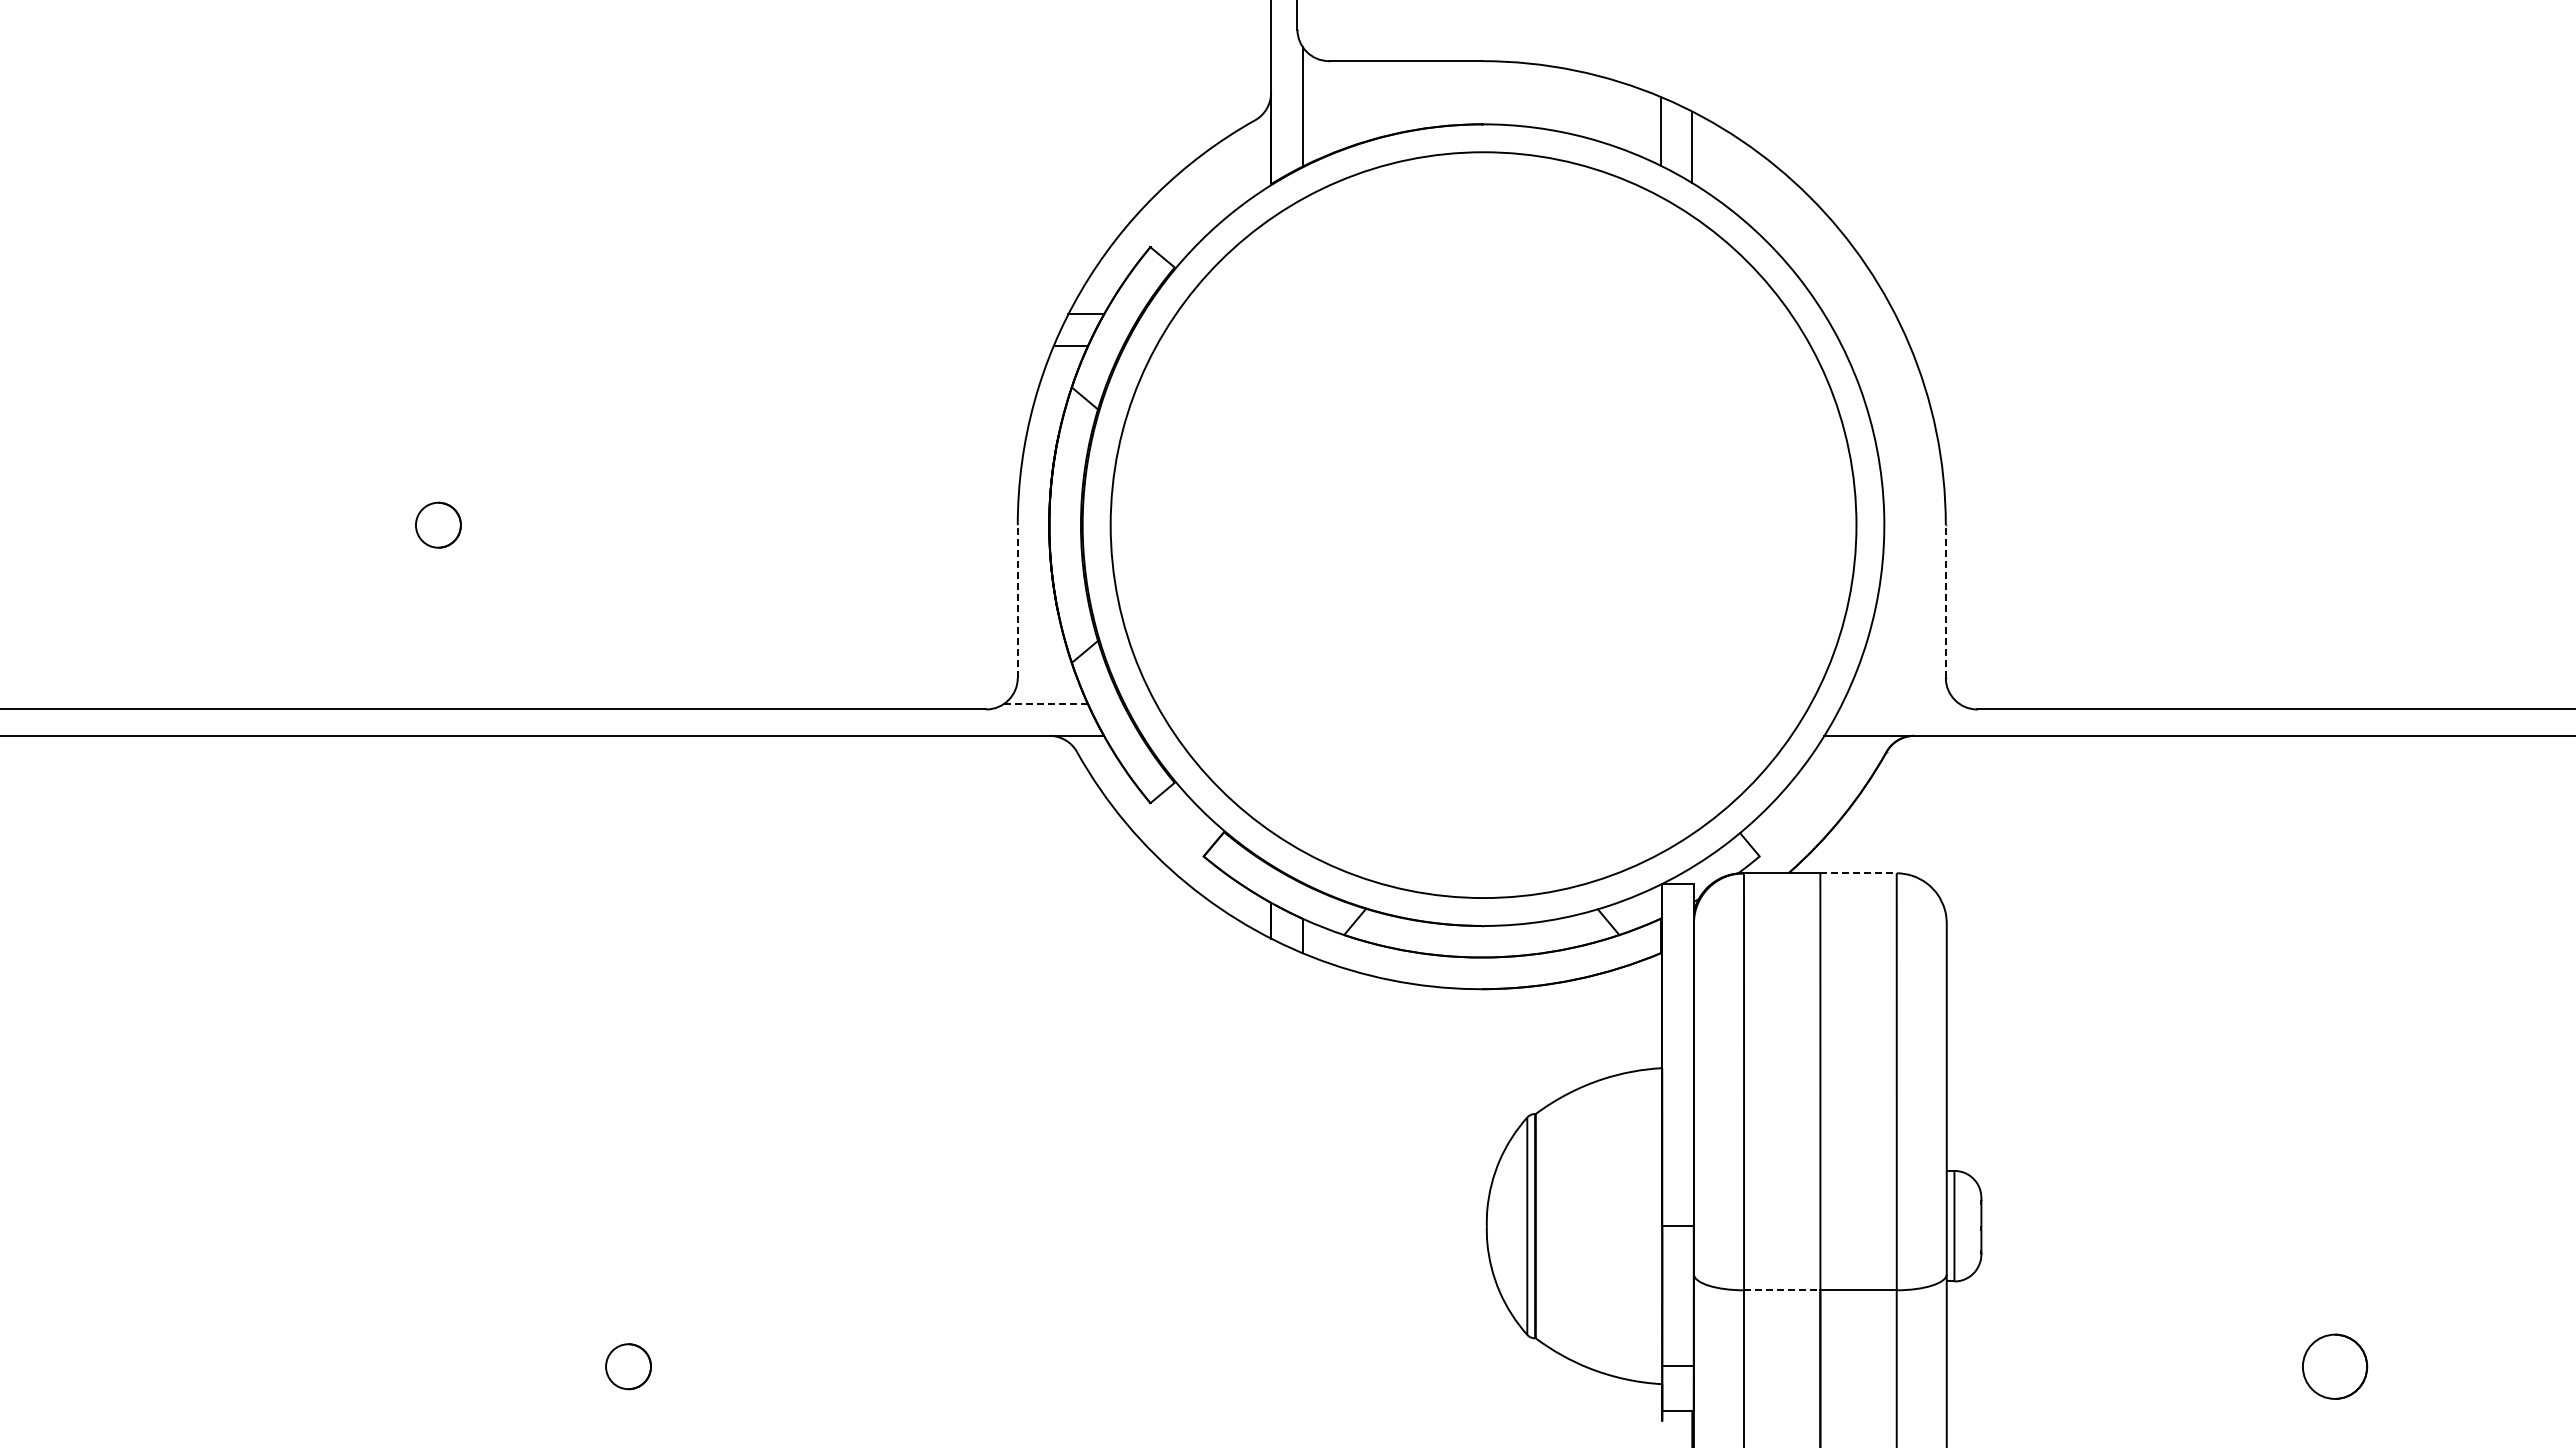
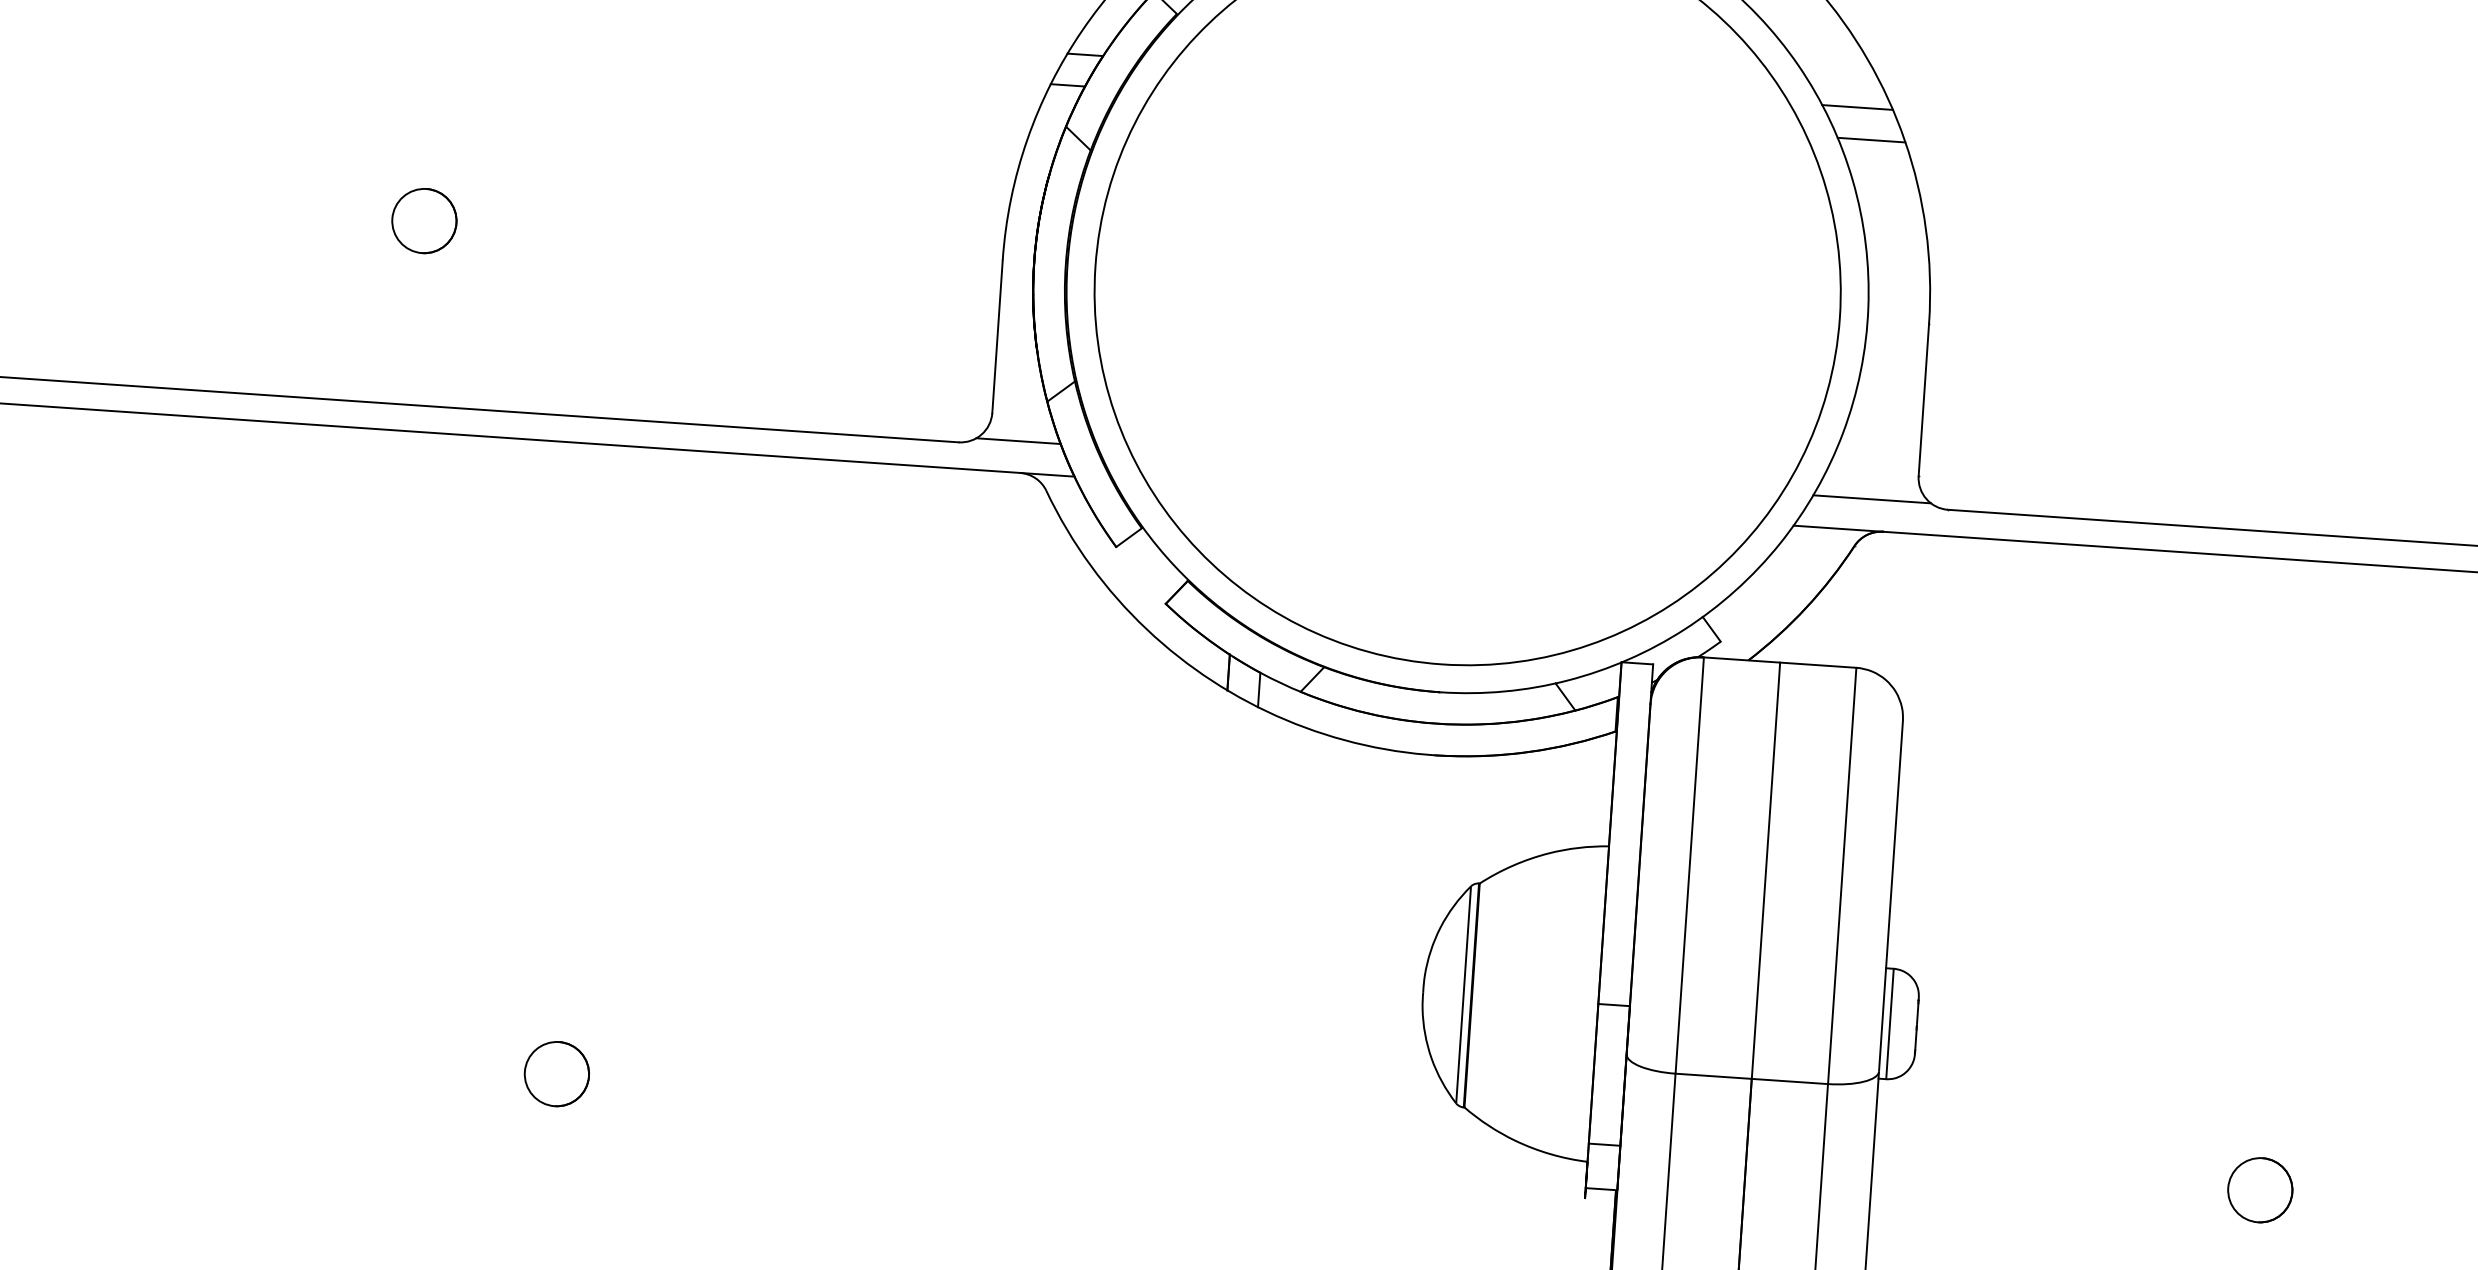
line: (1859, 314) -> (1857, 107), added
line: (1875, 346) -> (1871, 140), added
circle: (438, 525) -> (424, 221), size x1.43
line: (1017, 601) -> (997, 336), dashed -> solid
line: (1945, 601) -> (1923, 399), dashed -> solid
line: (1045, 704) -> (1018, 441), dashed -> solid
line: (1900, 704) -> (1871, 499), added
line: (1859, 873) -> (1819, 665), dashed -> solid
line: (1782, 1290) -> (1713, 1076), dashed -> solid
circle: (628, 1366) -> (556, 1073), size x1.43

